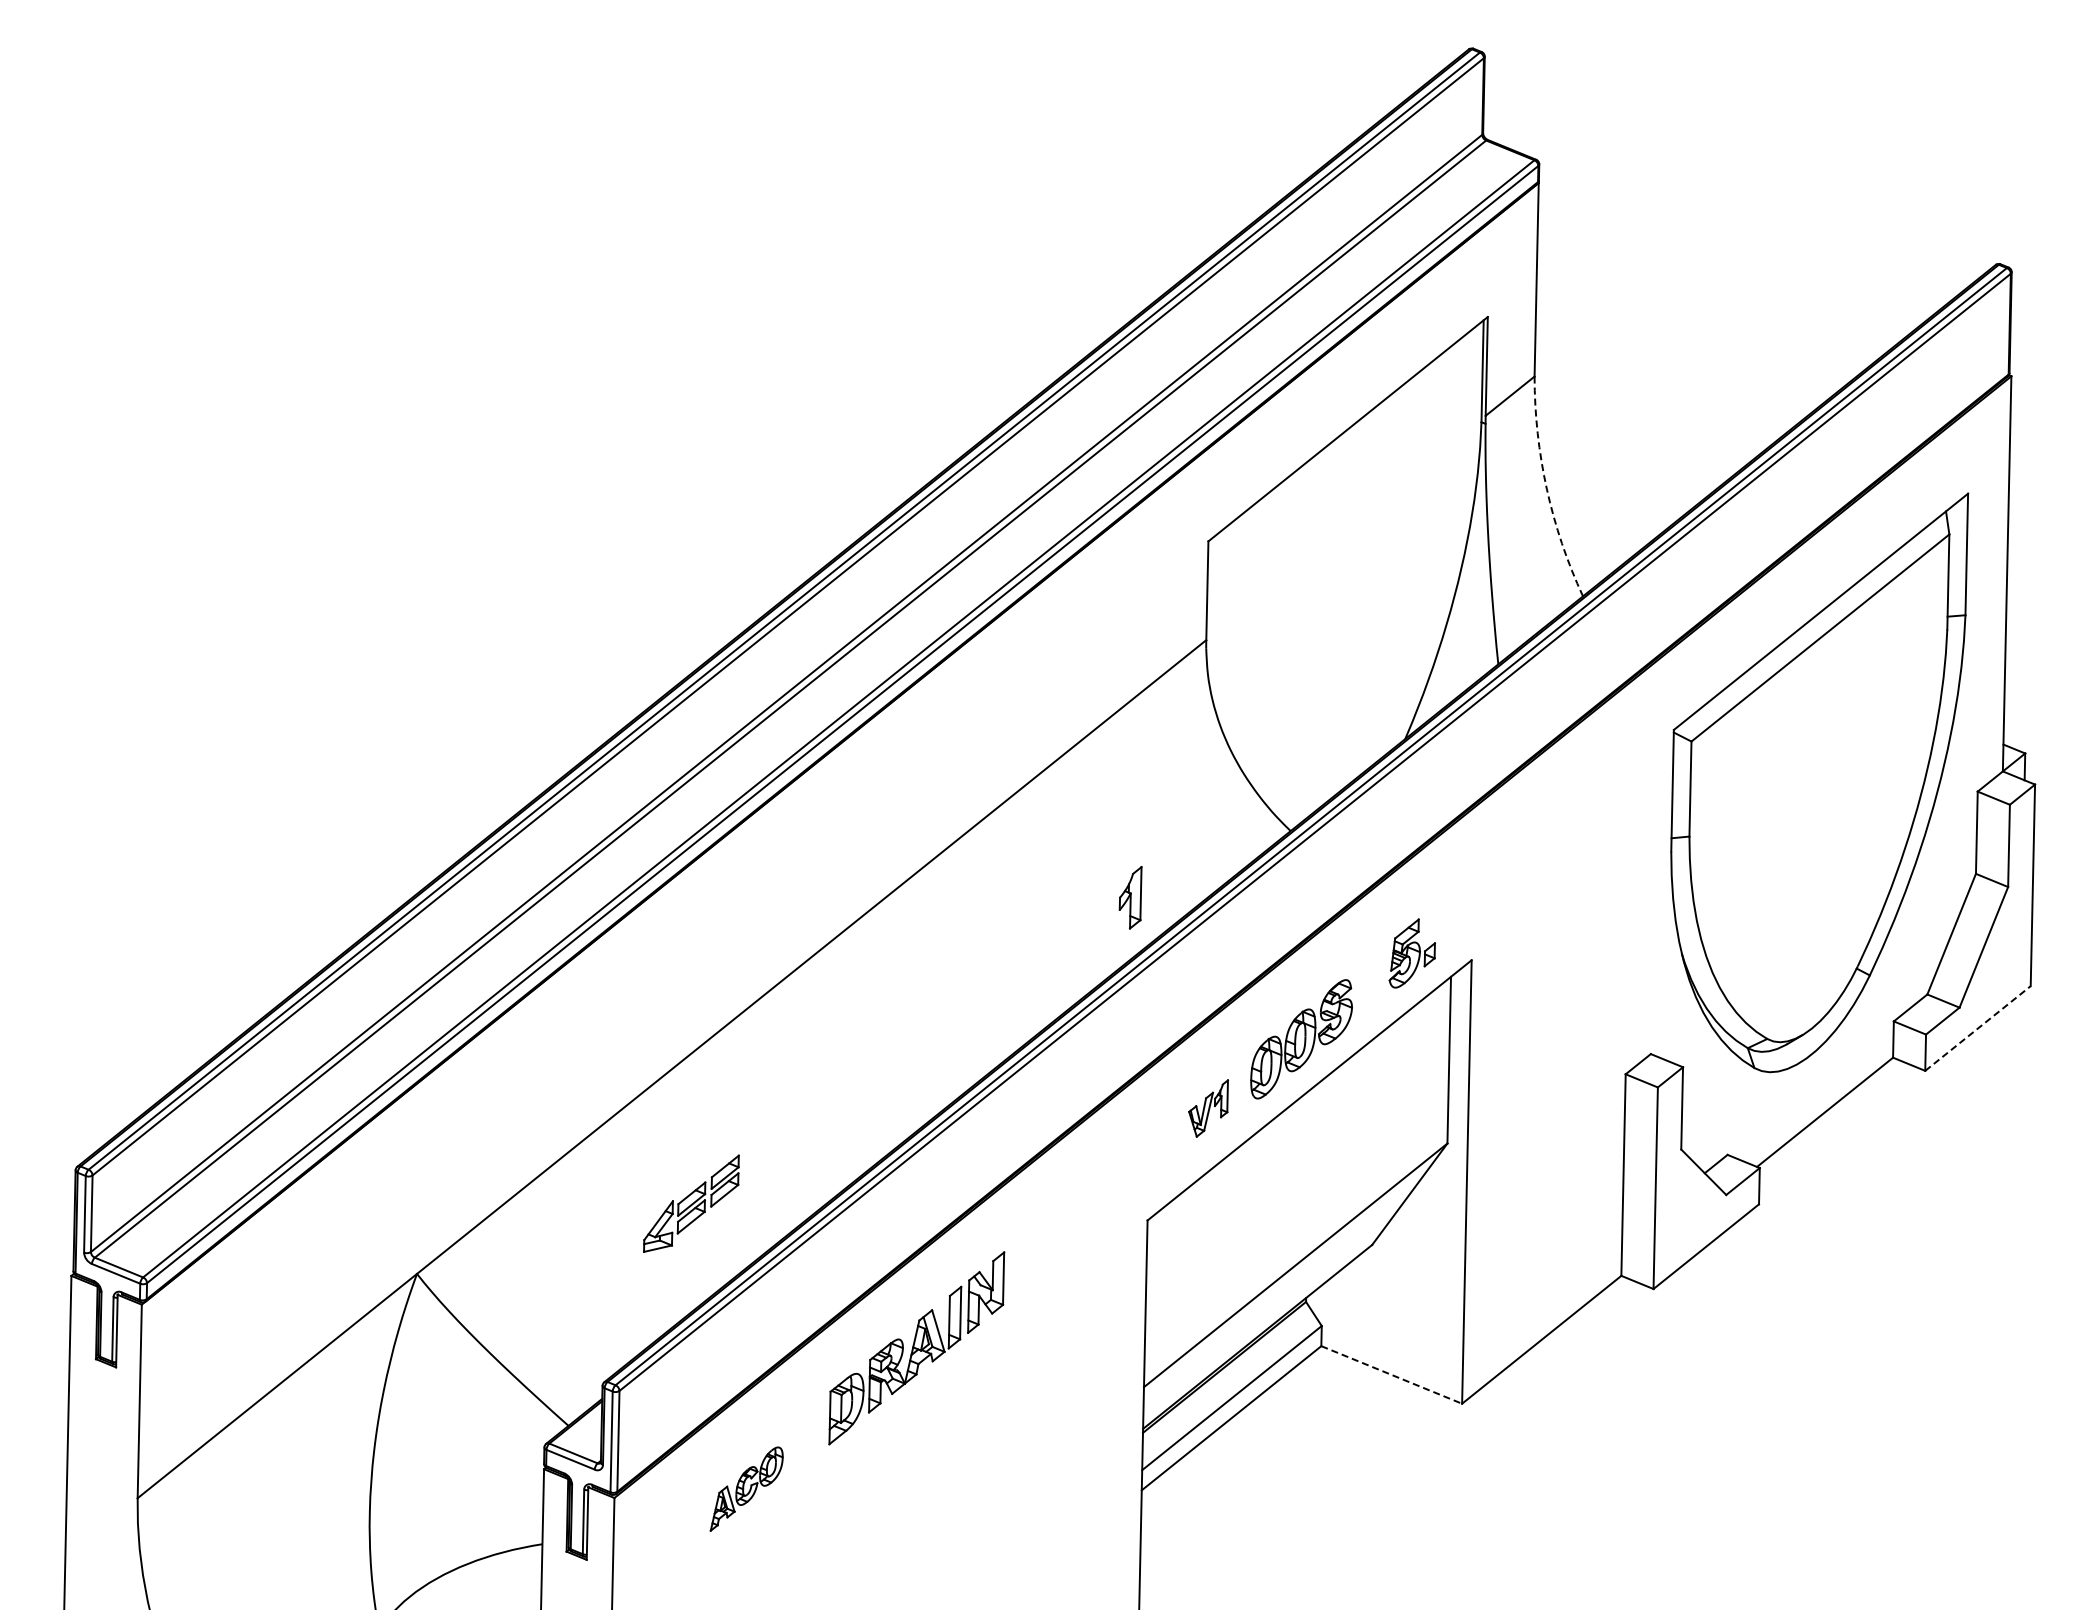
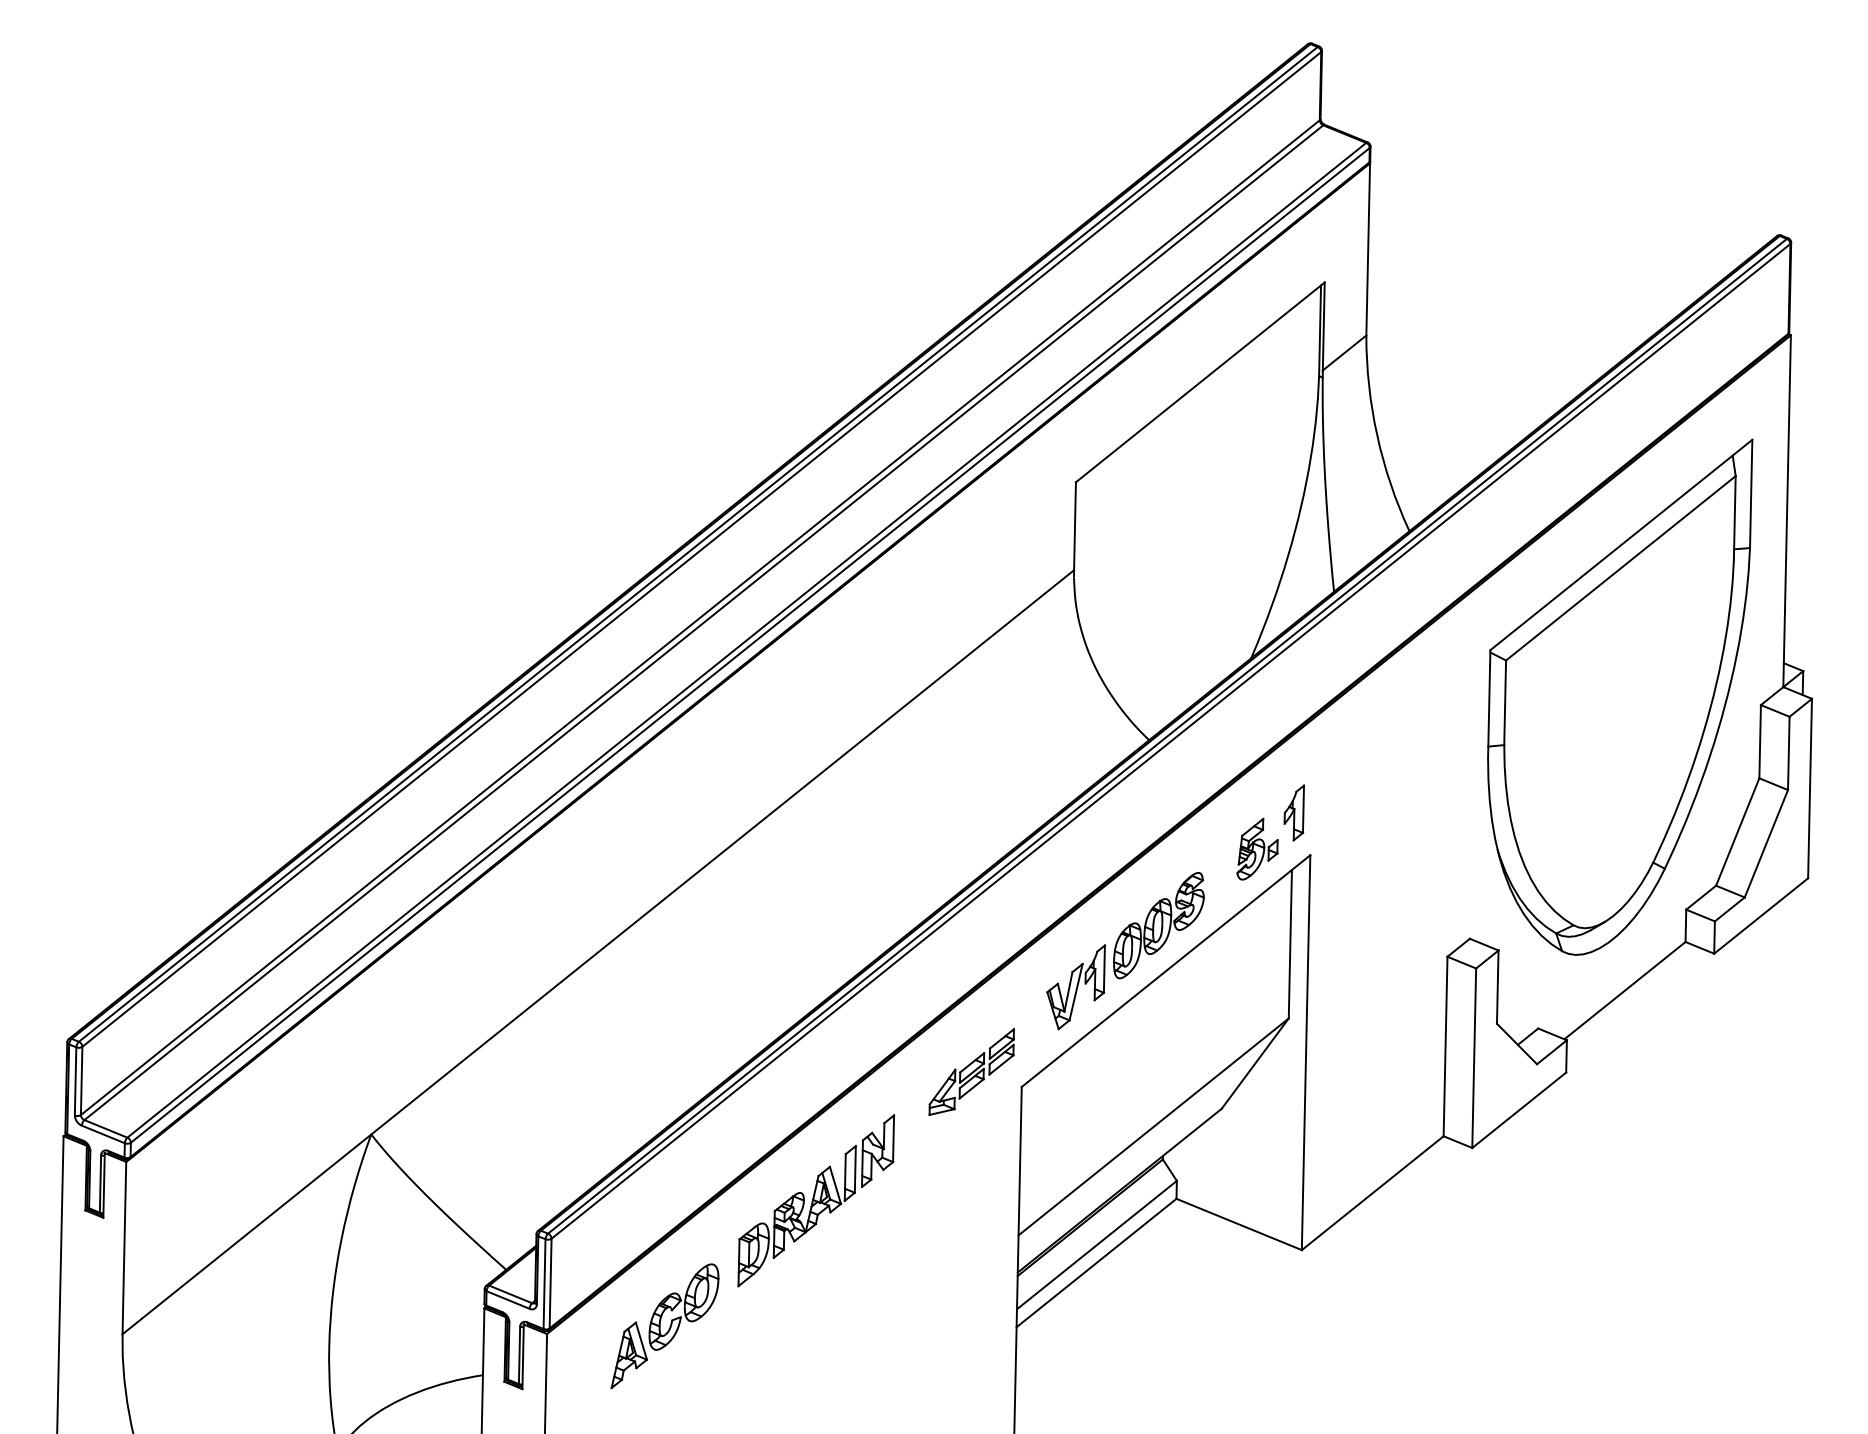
arc: (1546, 489) -> (1376, 436), dashed -> solid
part: (1130, 897) -> (1294, 812), moved
line: (1977, 1028) -> (1760, 916), dashed -> solid
part: (1208, 1108) -> (1076, 987), size x1.67
part: (691, 1203) -> (971, 1071), moved
line: (1392, 1375) -> (1239, 1224), dashed -> solid
part: (746, 1488) -> (664, 1325), size x1.67

